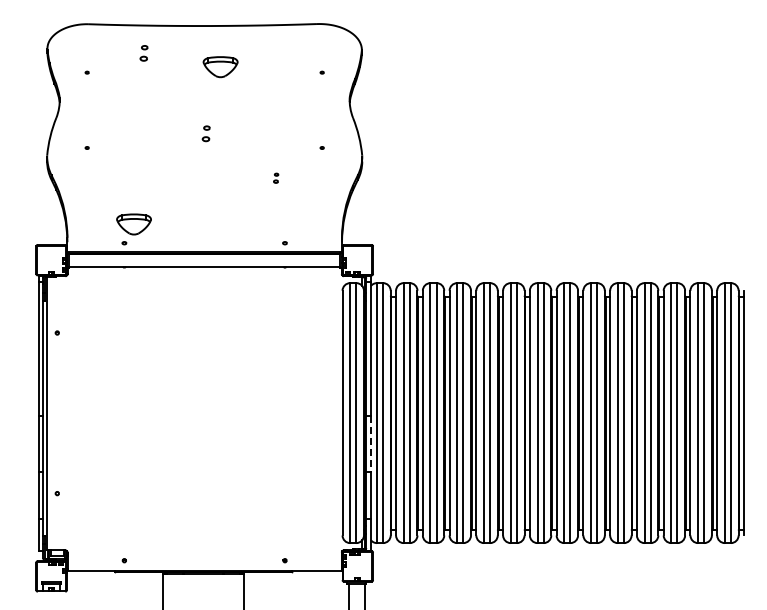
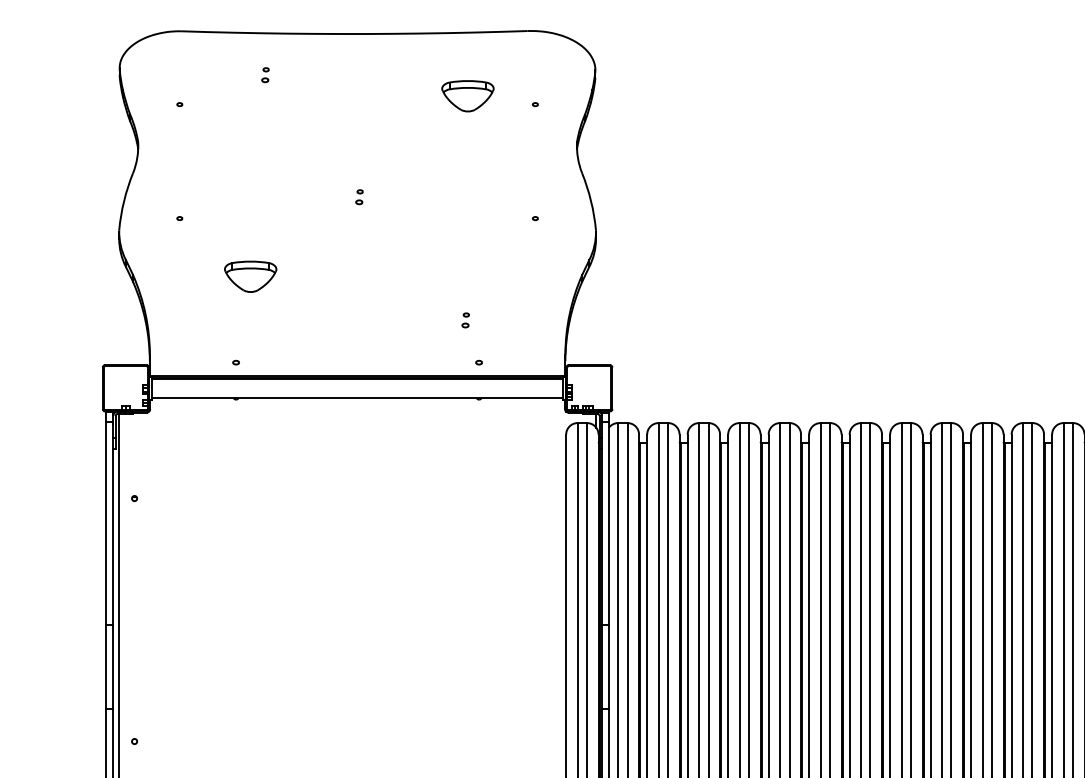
part: (143, 52) -> (264, 74), size x0.62
part: (220, 67) -> (467, 96), moved
part: (205, 133) -> (358, 196), size x0.62
part: (276, 177) -> (466, 319), moved
part: (133, 224) -> (249, 276), moved
line: (370, 444) -> (608, 667), dashed -> solid

